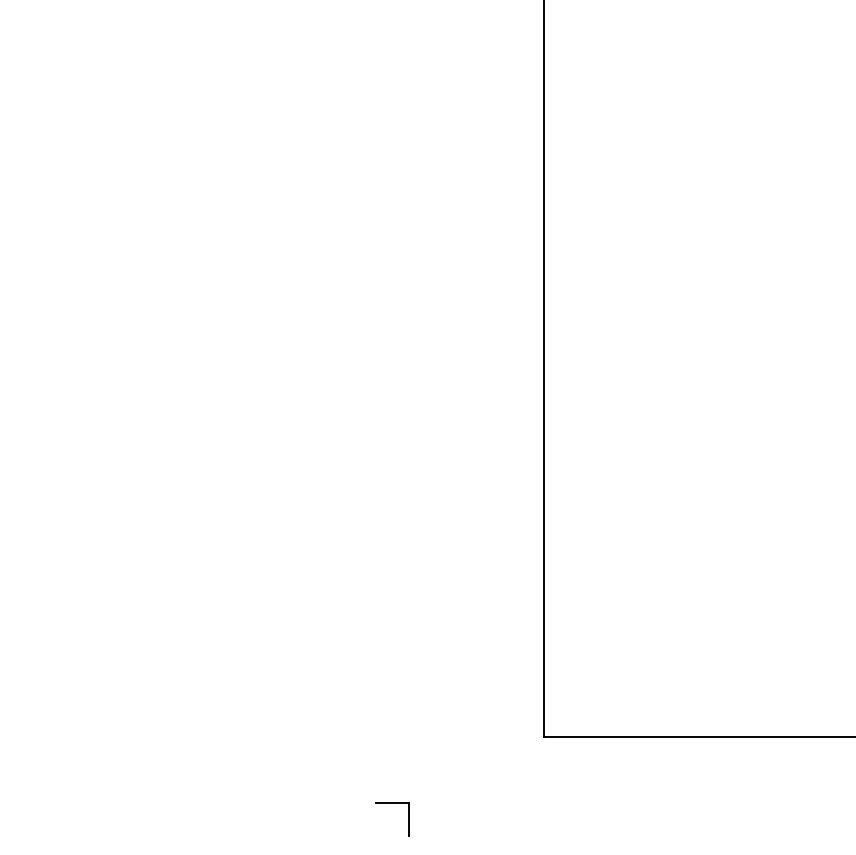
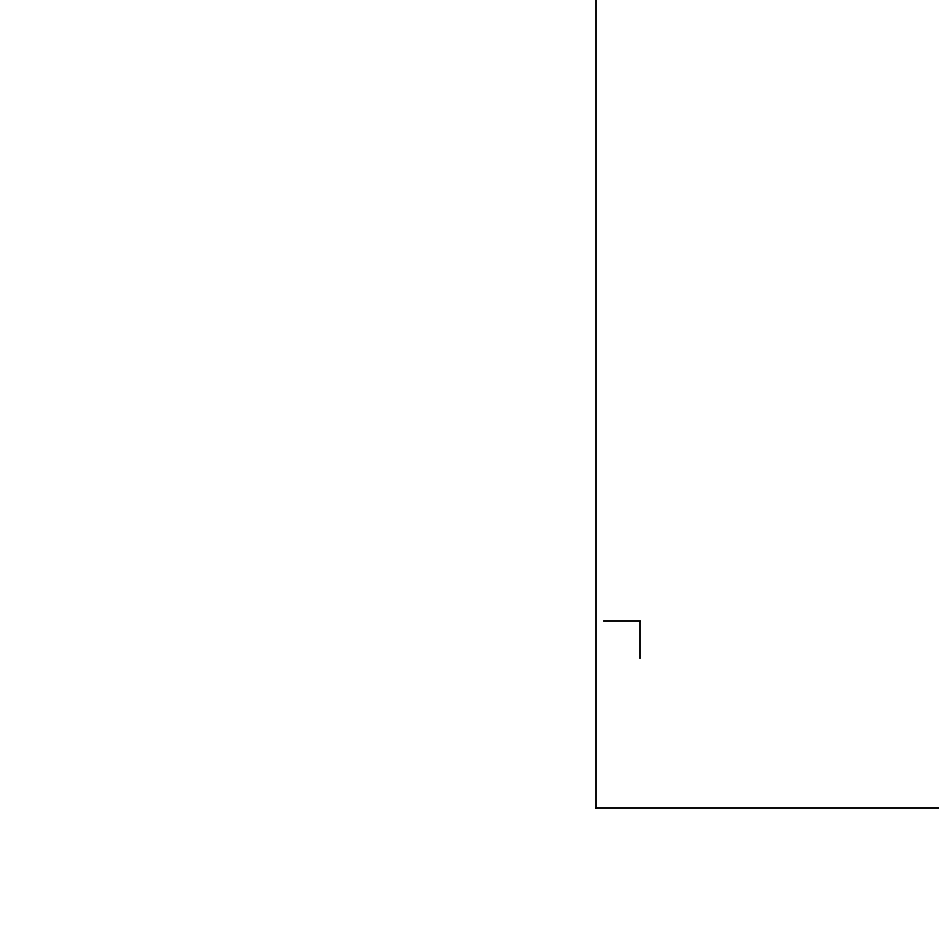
part: (392, 803) -> (621, 621), moved

